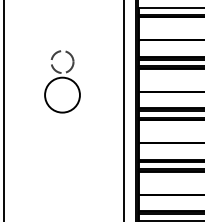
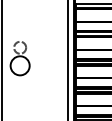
part: (61, 81) -> (19, 58), moved

